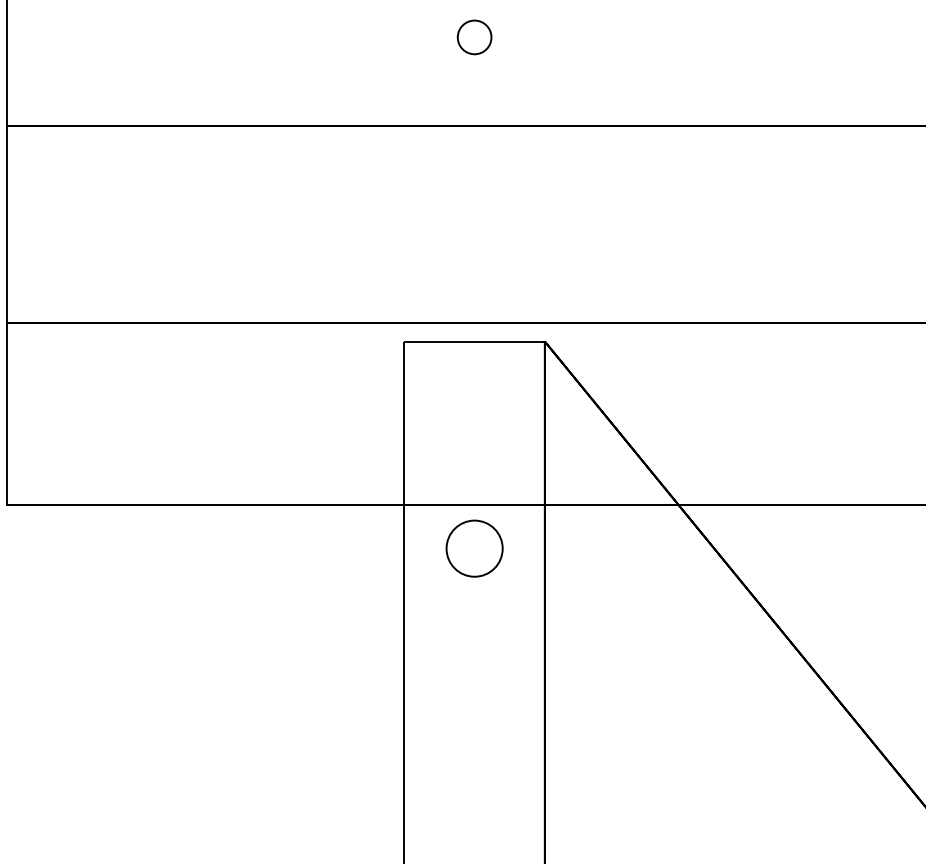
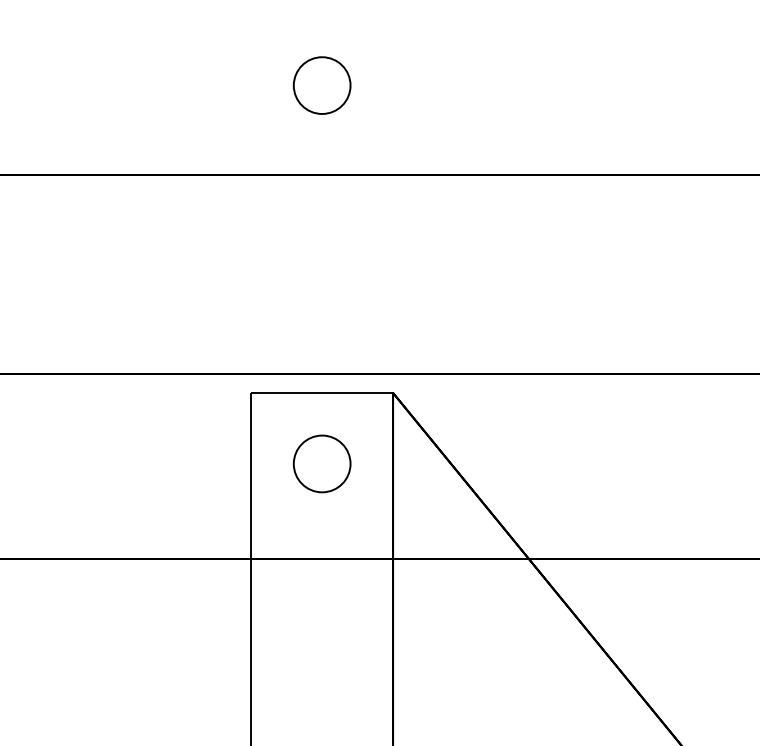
circle: (474, 37) -> (322, 85), size x1.67
circle: (474, 548) -> (322, 463), moved

